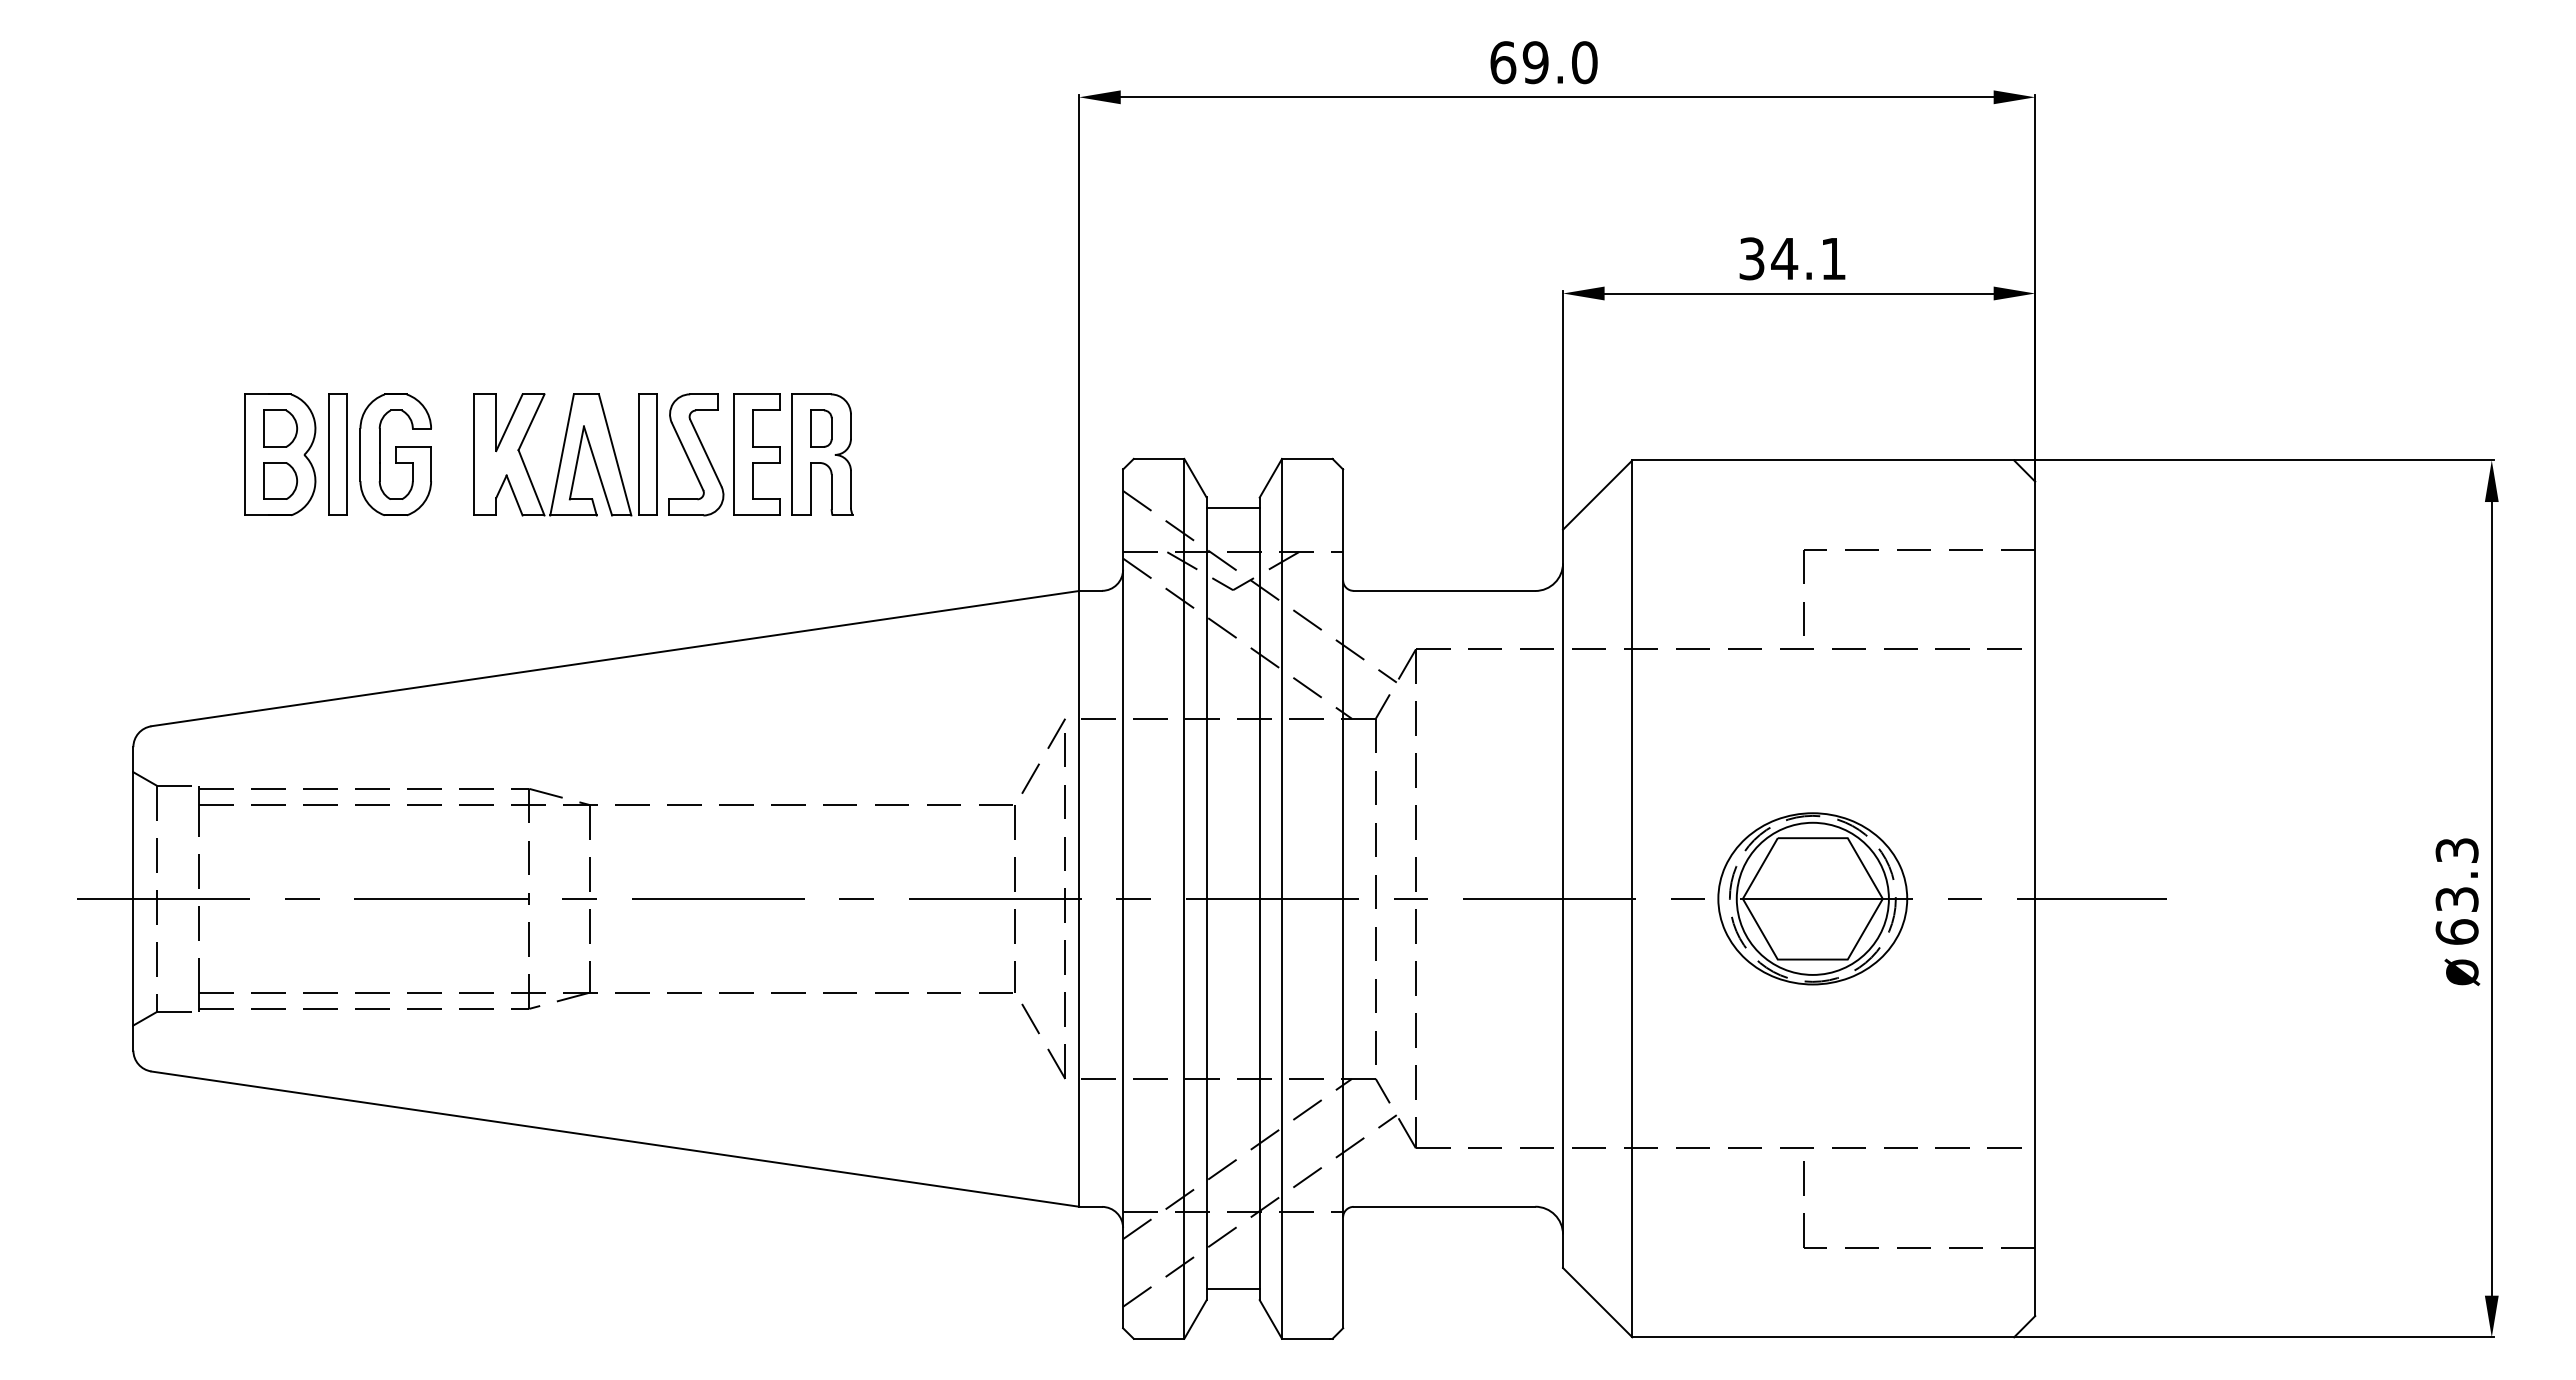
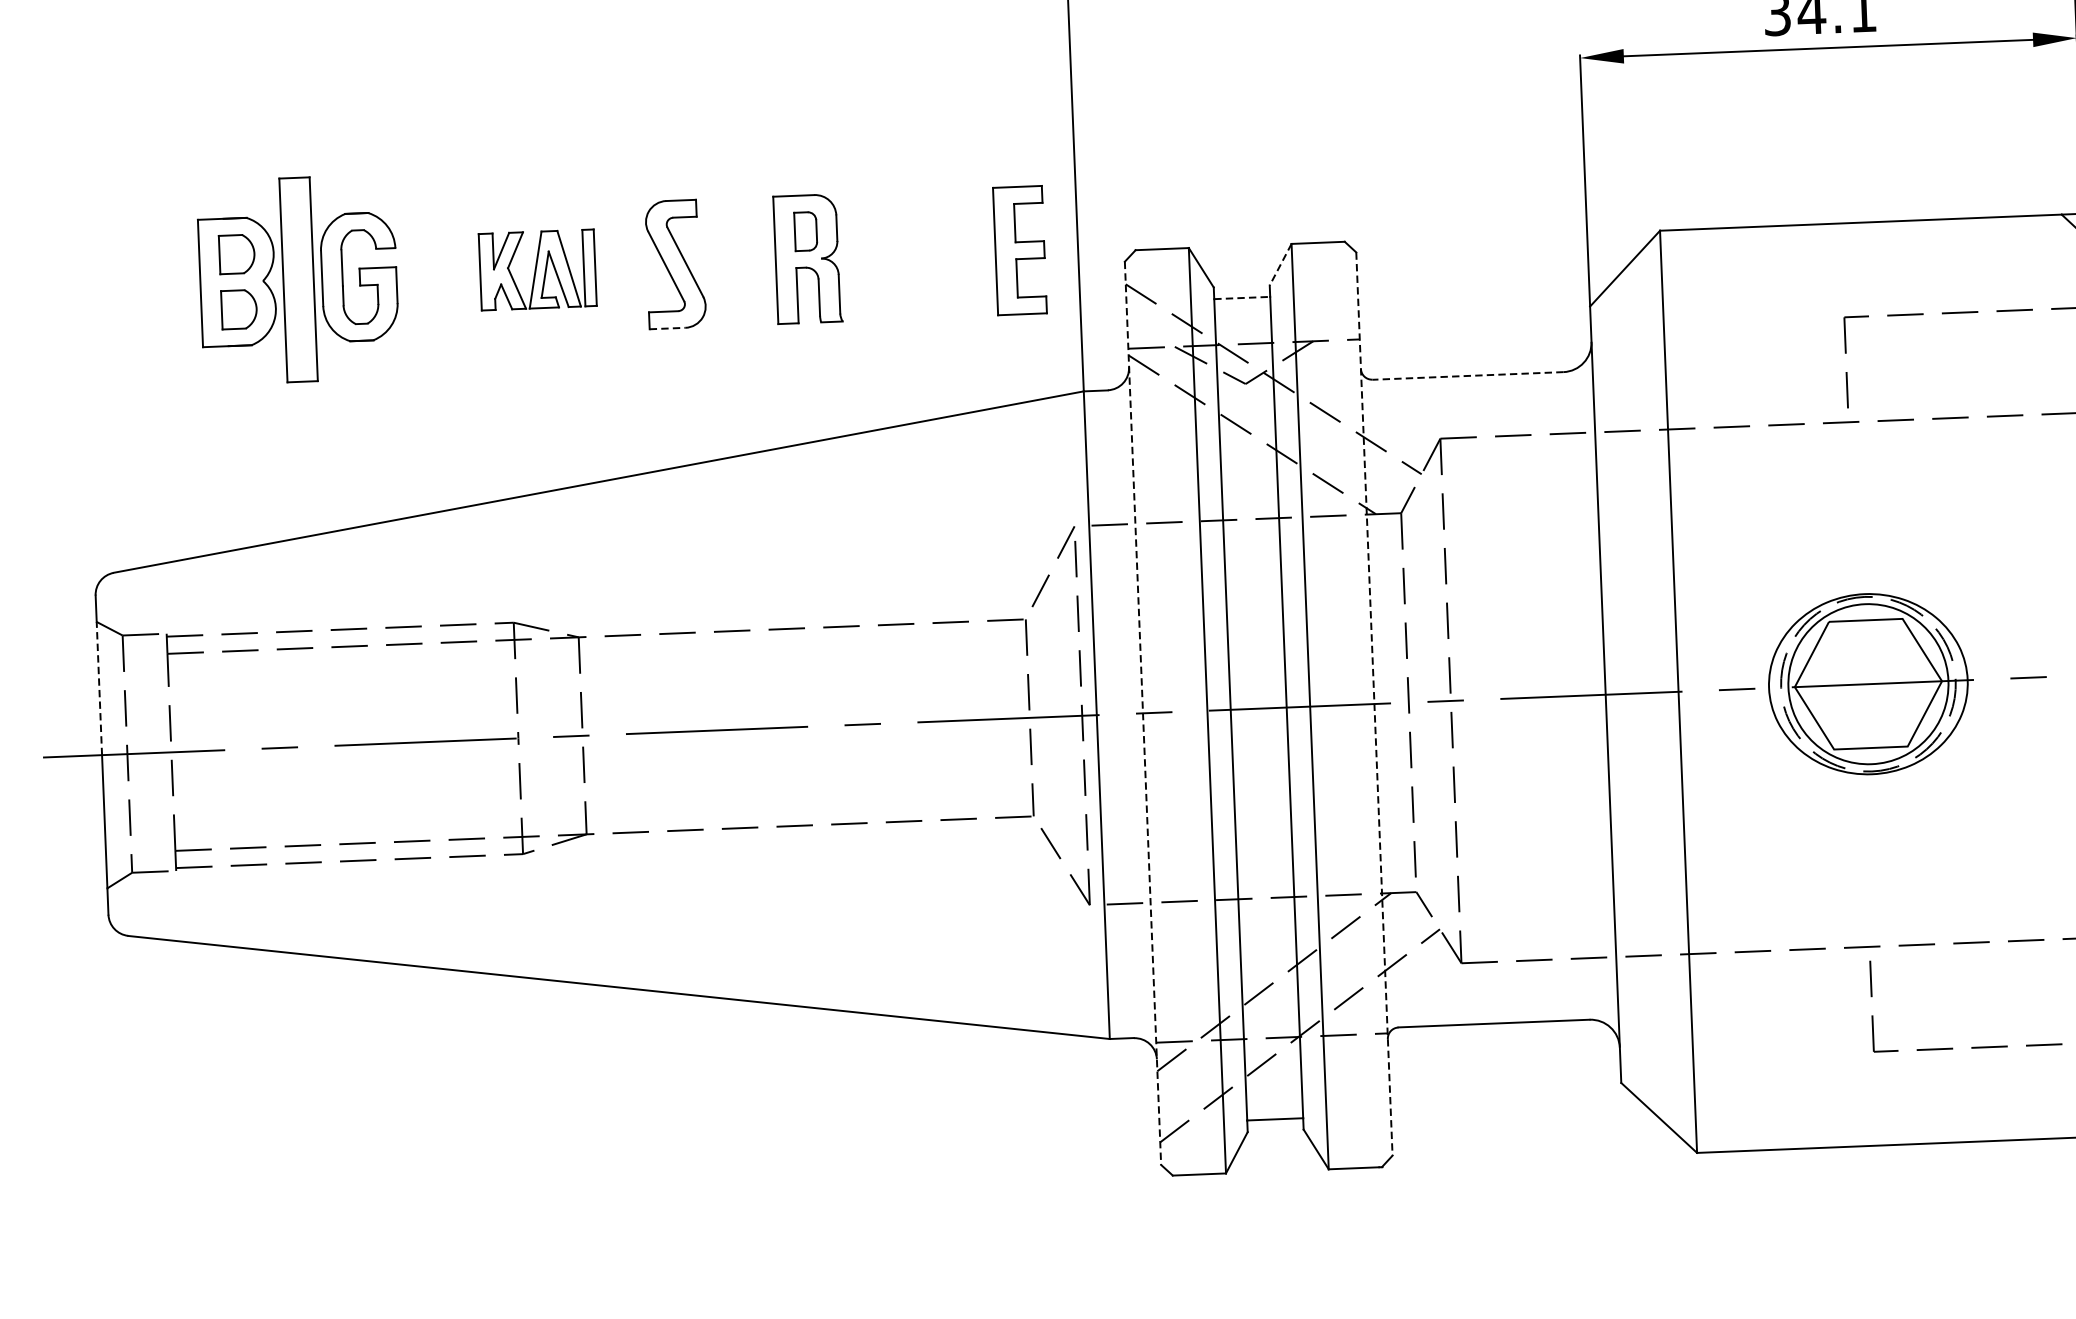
part: (337, 454) -> (297, 279), size x1.6
part: (565, 454) -> (537, 269), size x0.6
part: (756, 454) -> (1019, 250), moved
line: (1270, 478) -> (1280, 264), solid -> dashed
line: (1233, 508) -> (1242, 298), solid -> dashed
line: (686, 515) -> (667, 328), solid -> dashed
line: (1444, 590) -> (1468, 375), solid -> dashed
line: (133, 835) -> (99, 688), solid -> dashed
line: (1123, 899) -> (1143, 713), solid -> dashed
line: (1343, 899) -> (1374, 704), solid -> dashed

